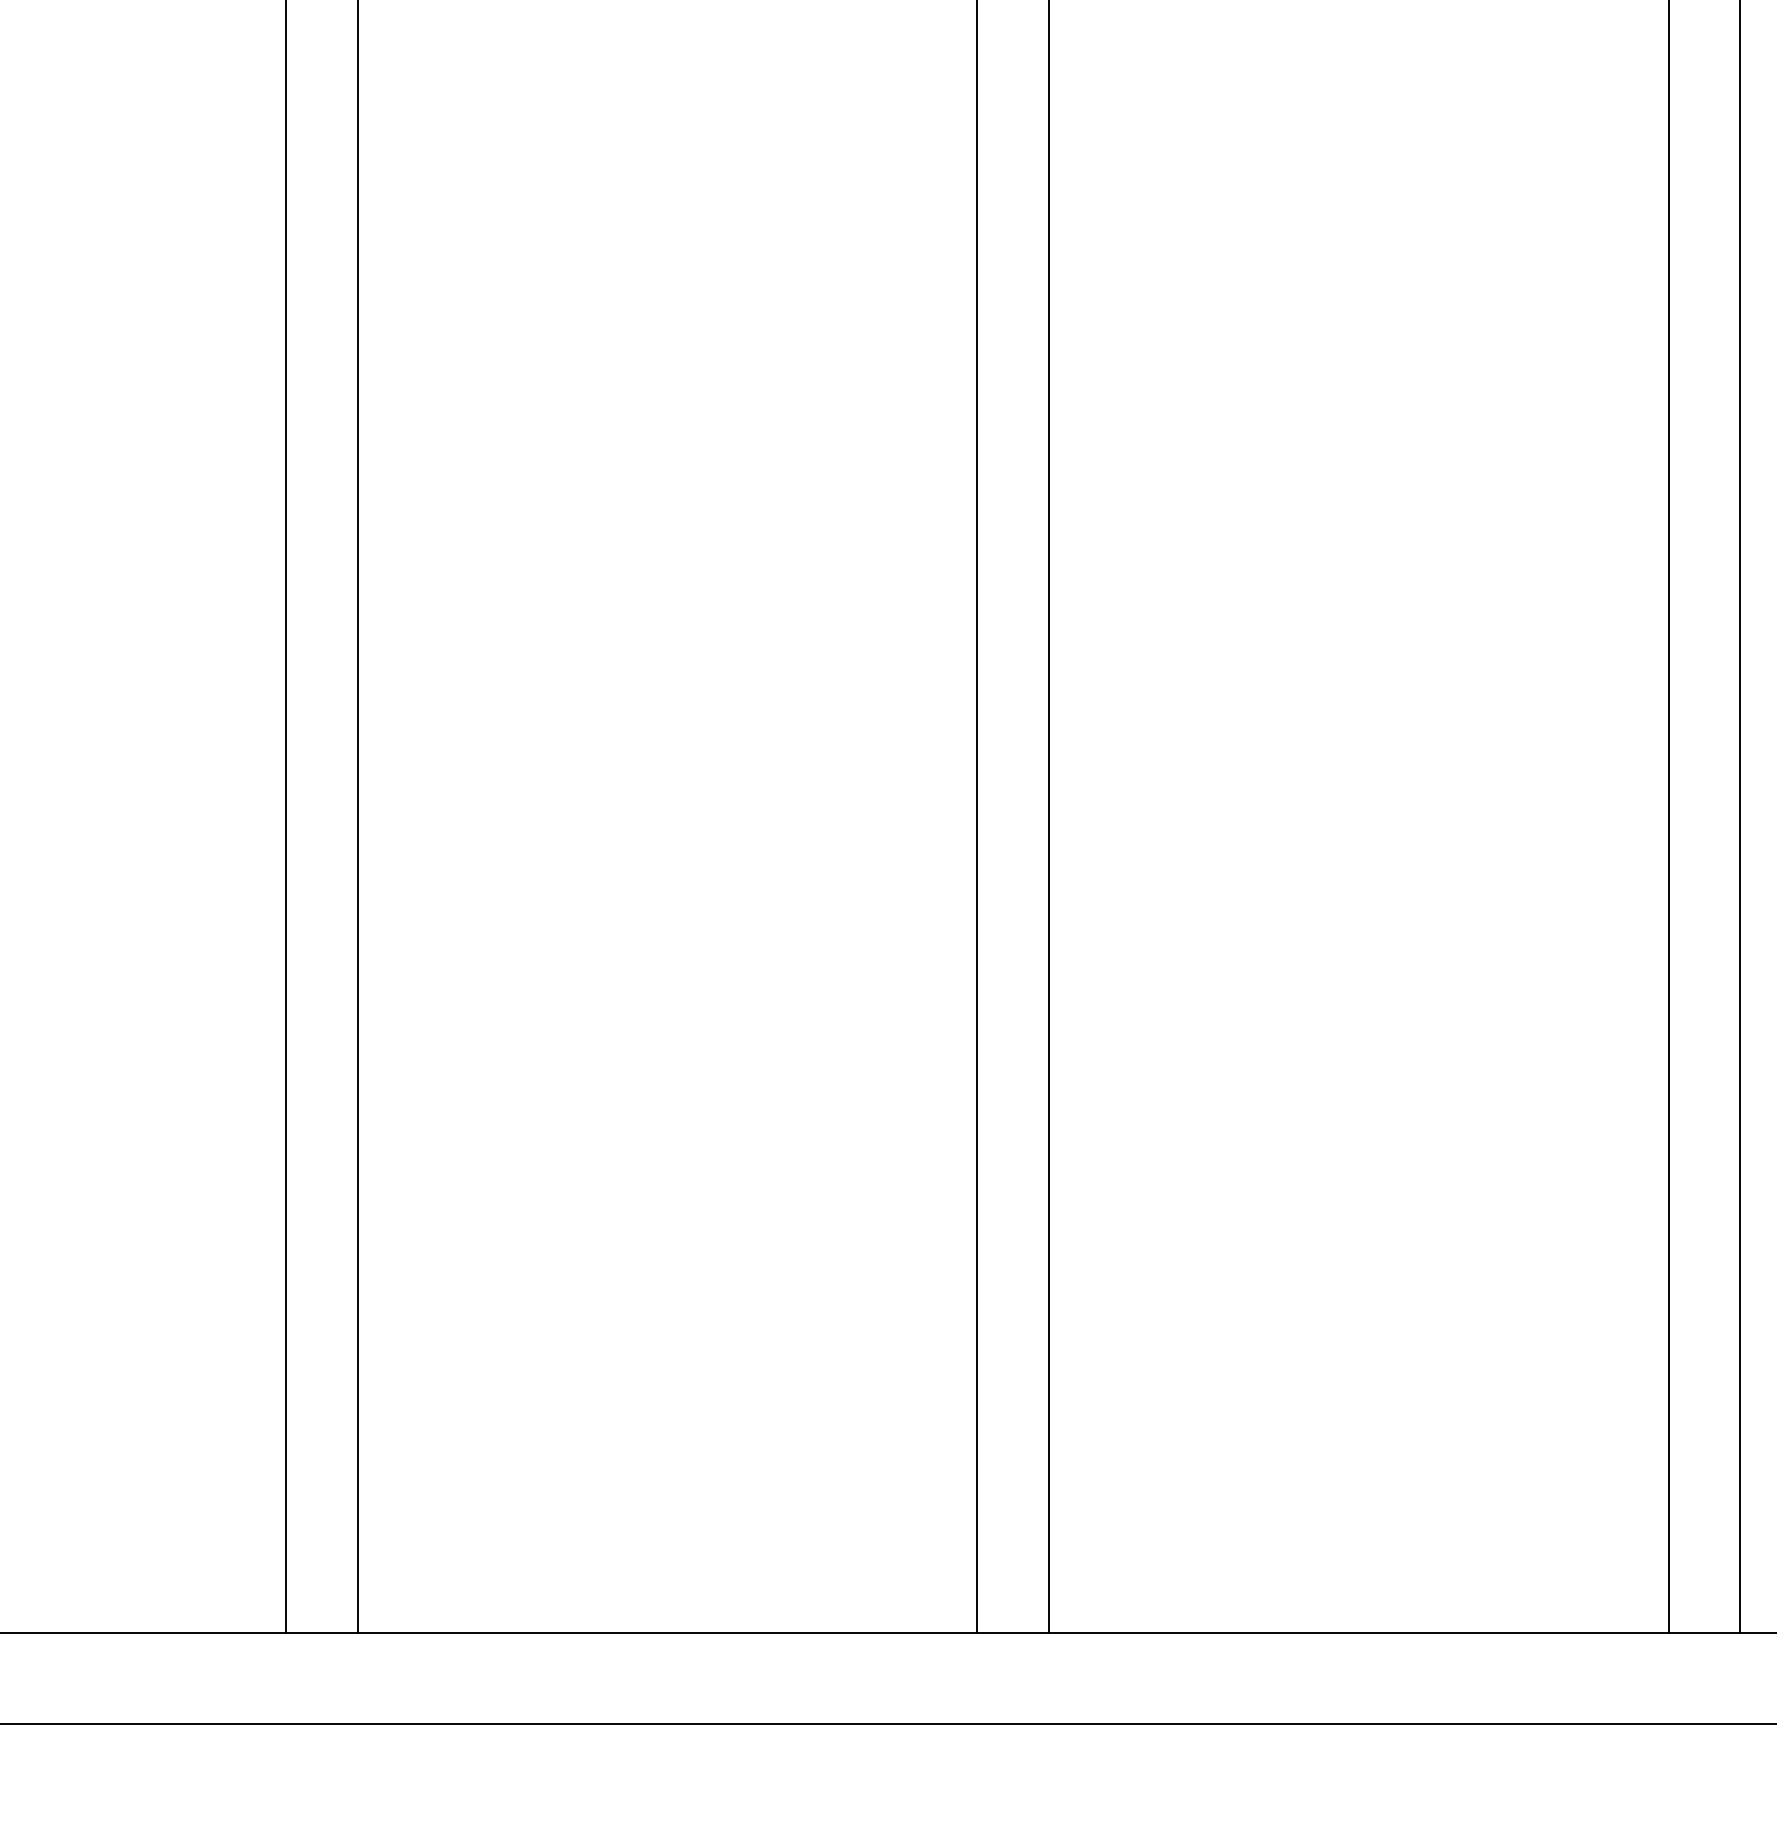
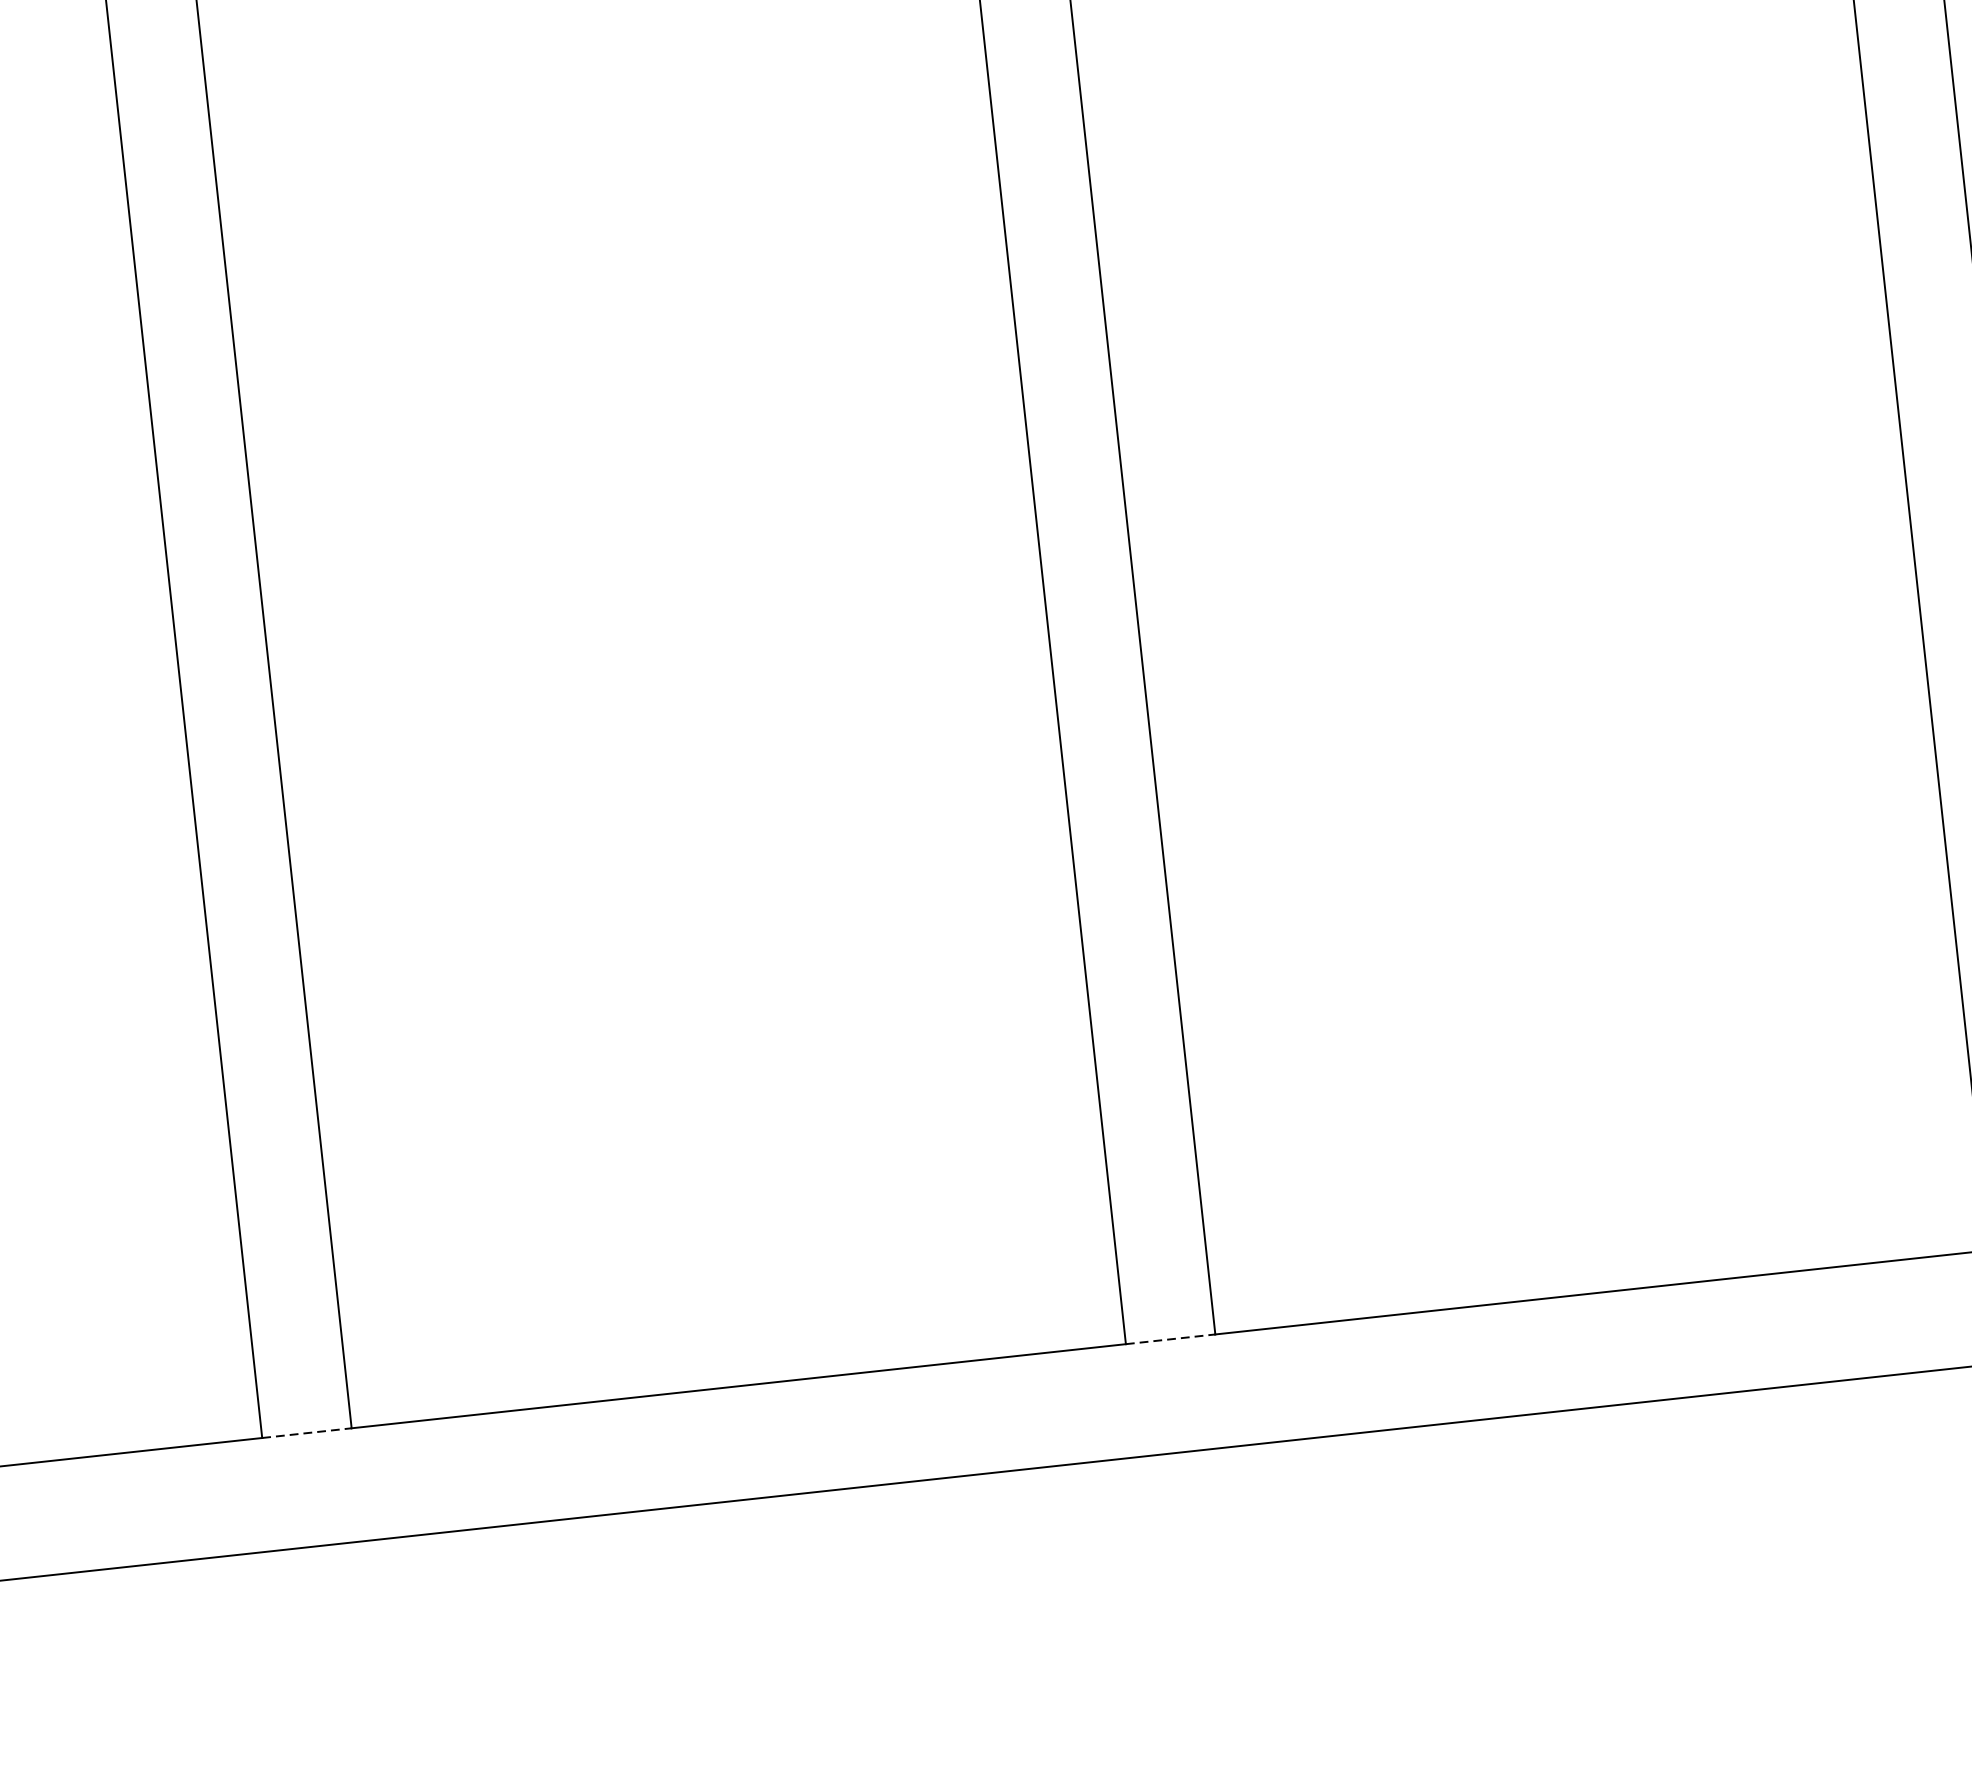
line: (321, 1633) -> (306, 1433), solid -> dashed
line: (1013, 1633) -> (1171, 1339), solid -> dashed

